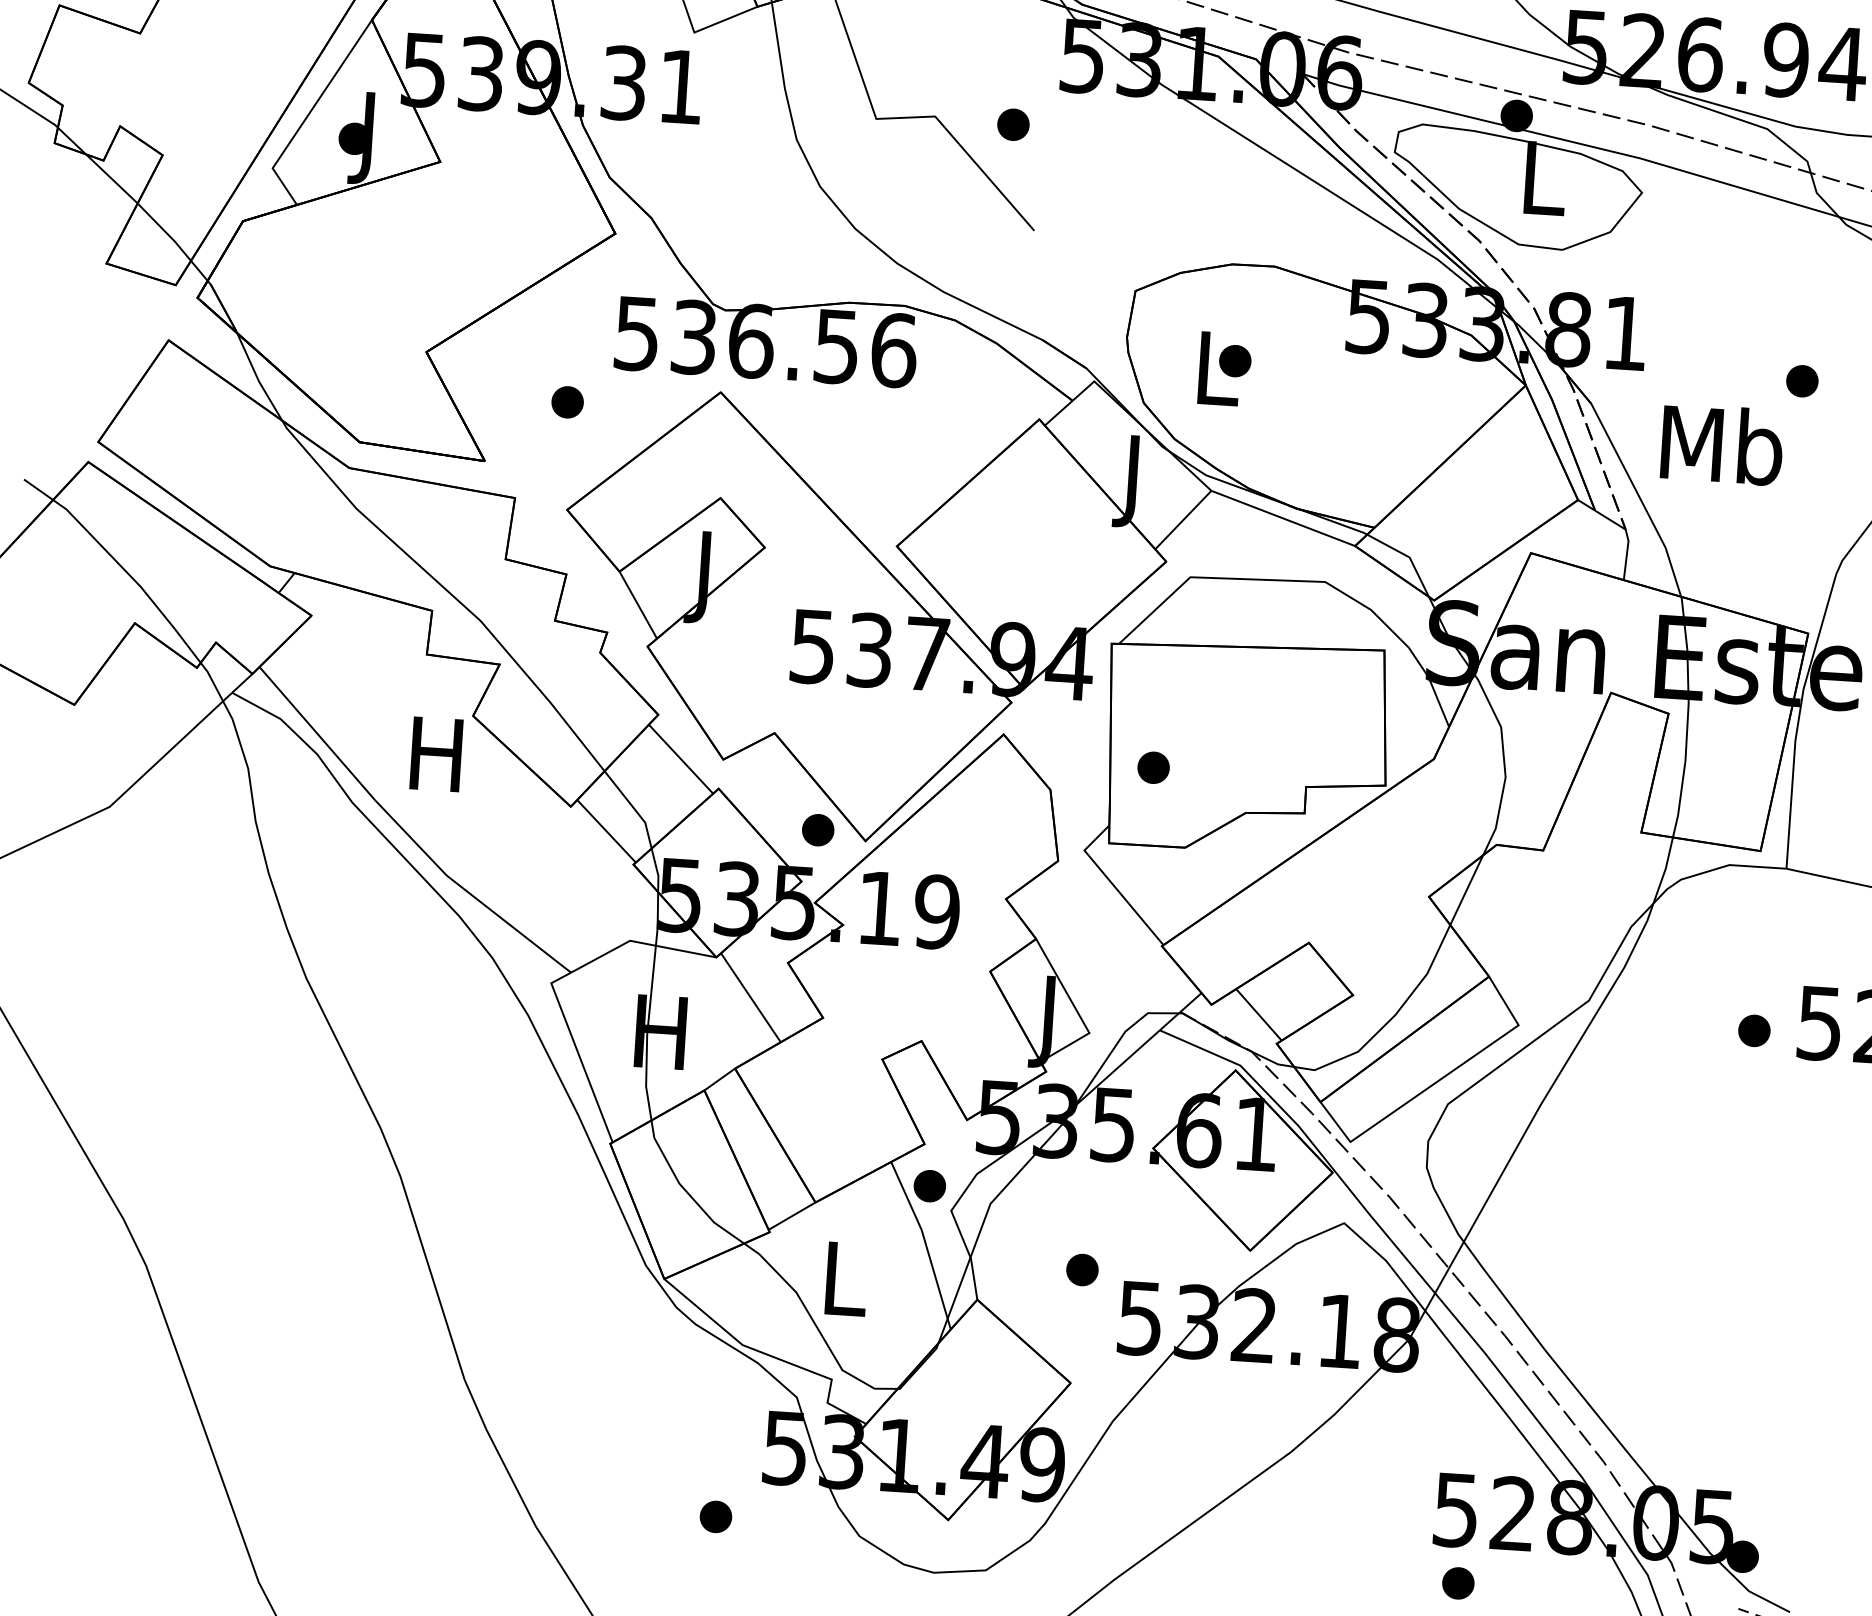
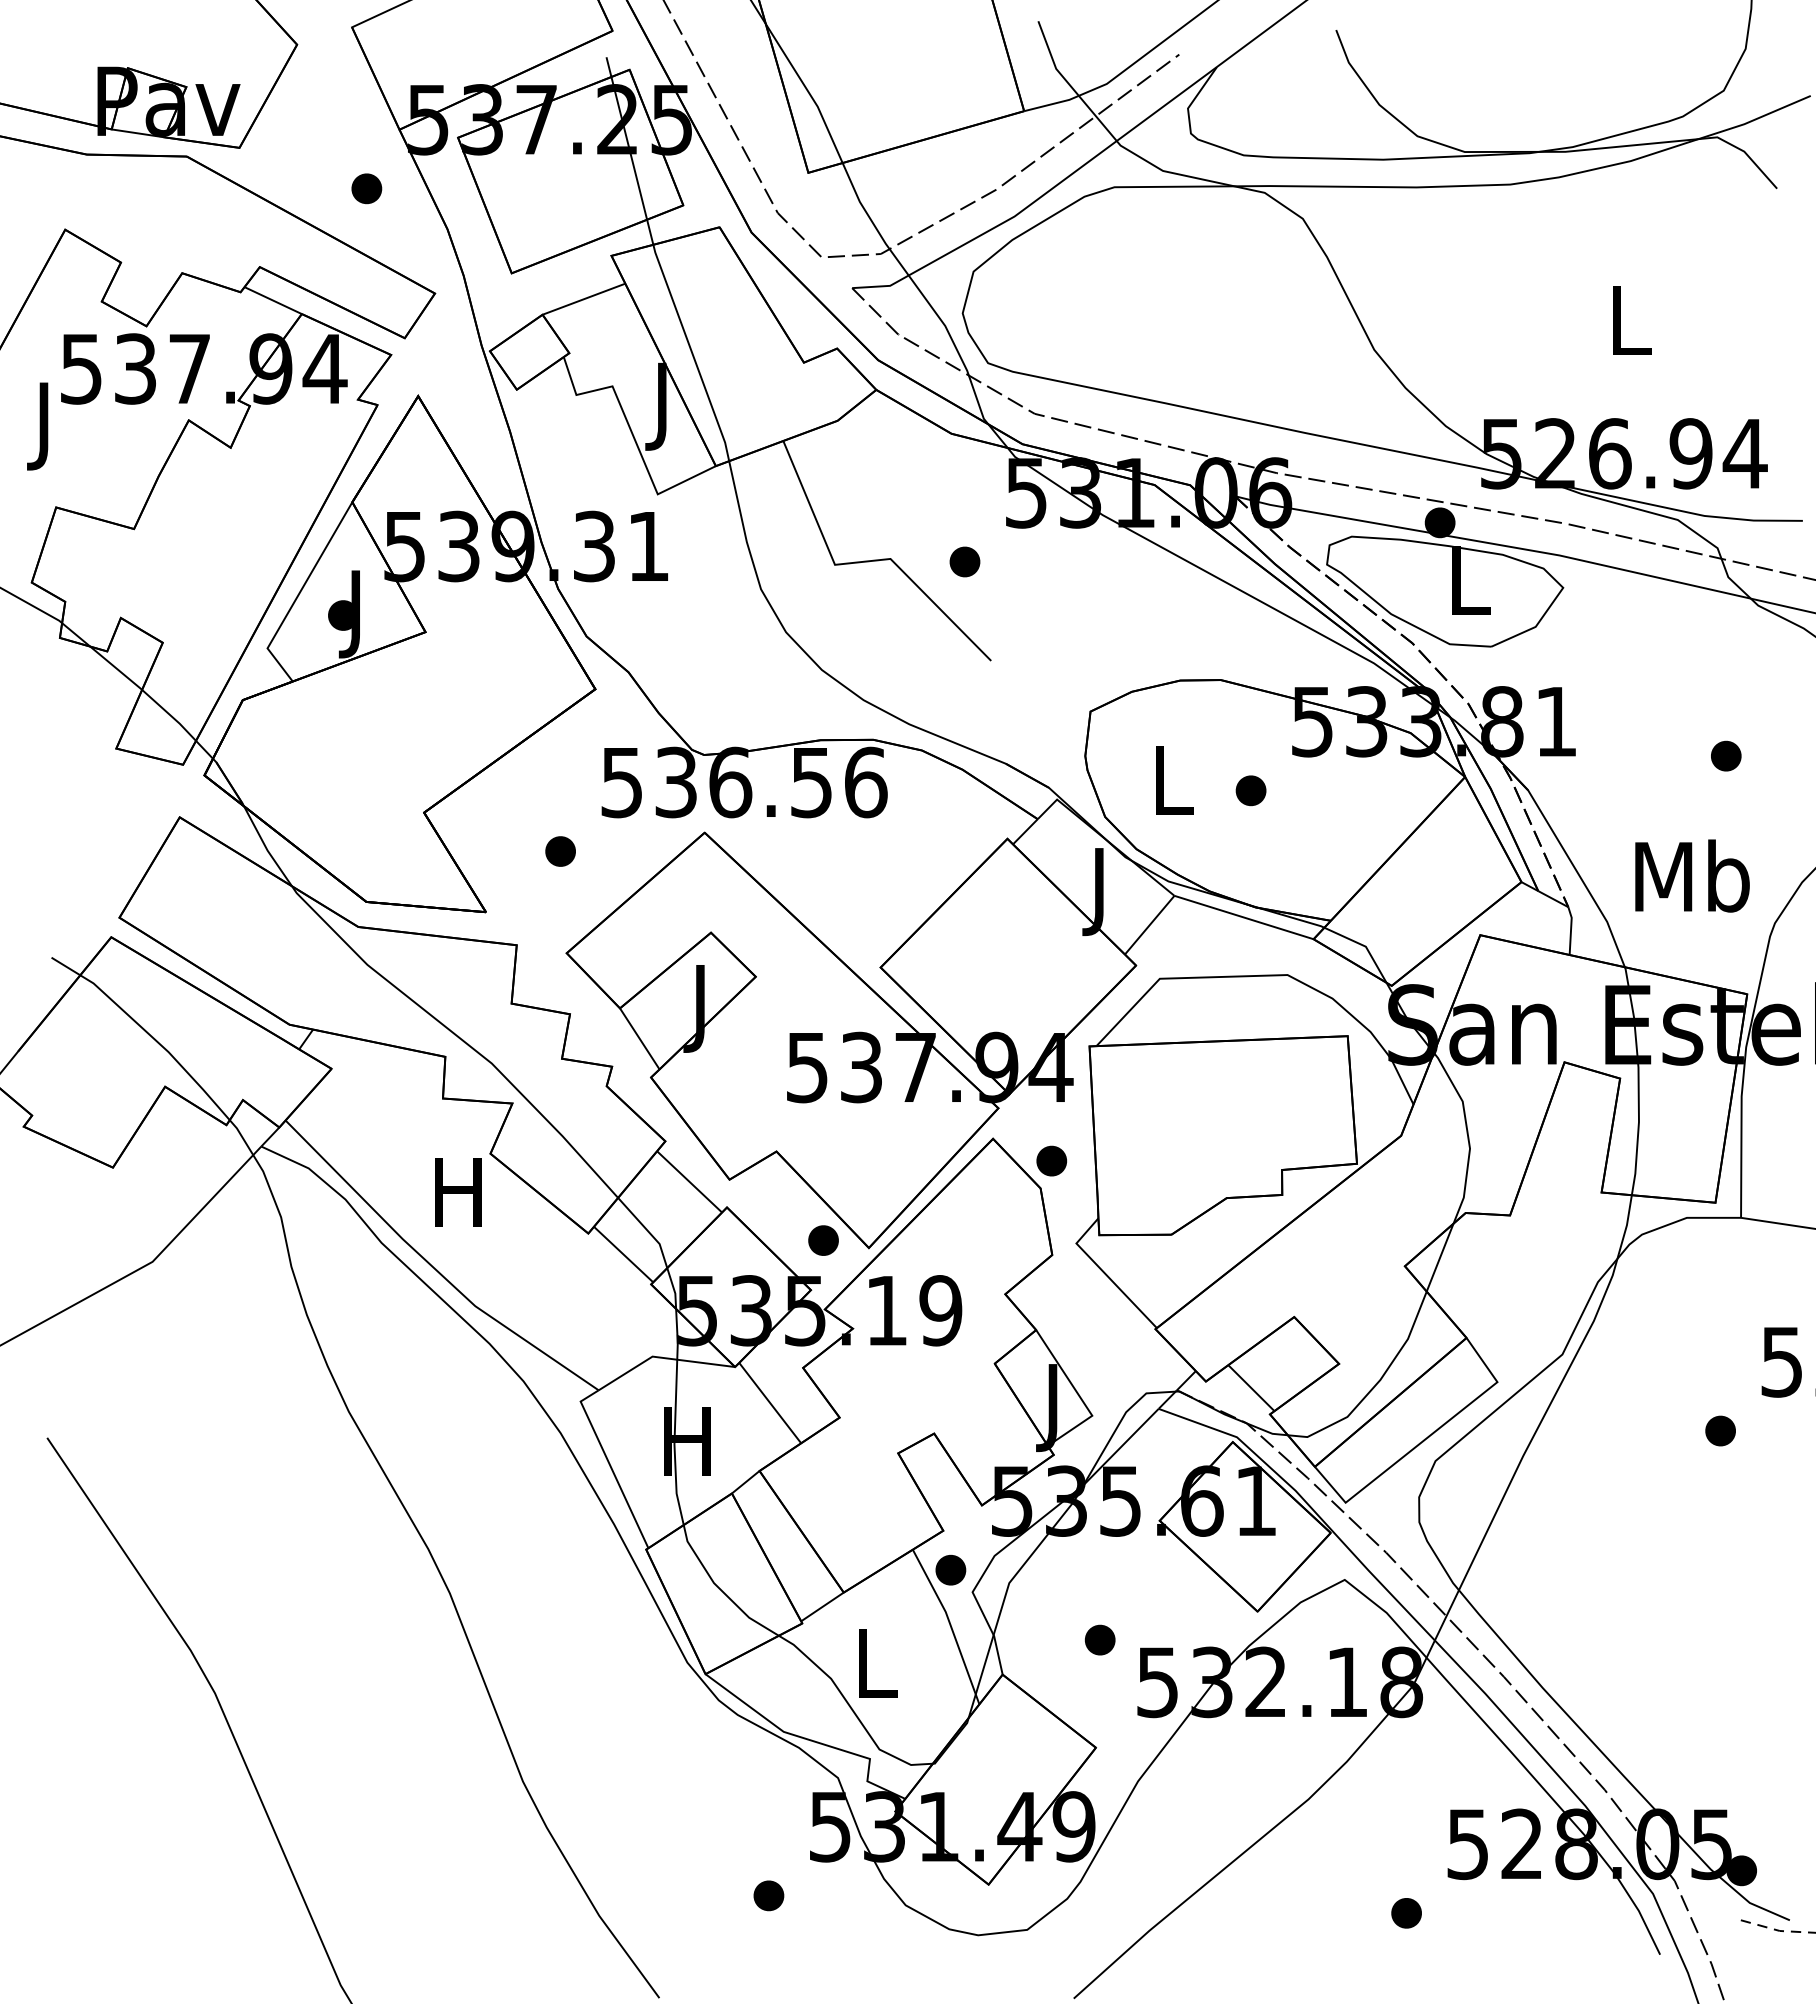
part: (1234, 360) -> (1250, 790), moved
text: (1722, 444) -> (1692, 875), moved
part: (1153, 767) -> (1051, 1160), moved
part: (1754, 1030) -> (1720, 1430), moved
part: (1458, 1583) -> (1406, 1913), moved

